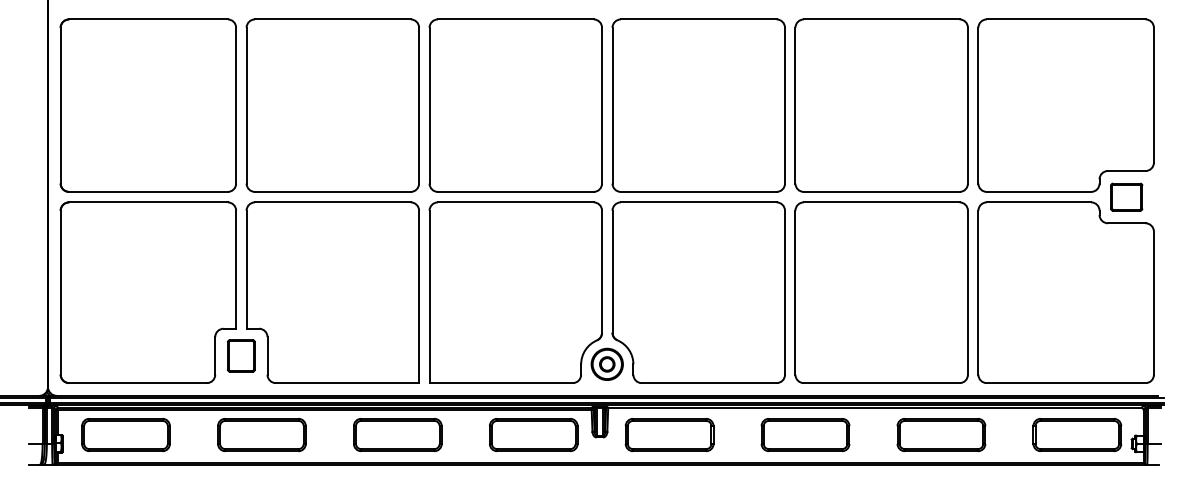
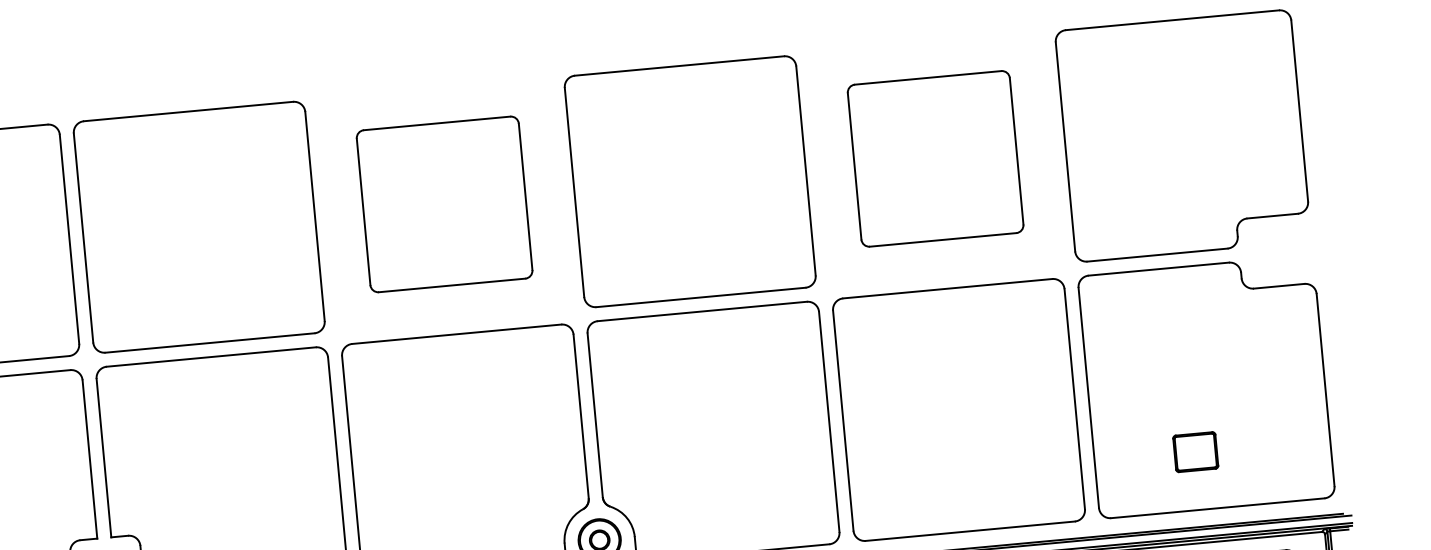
part: (515, 105) -> (444, 204), size x0.7
part: (881, 105) -> (935, 158), size x0.7
part: (1126, 196) -> (1195, 451), moved

